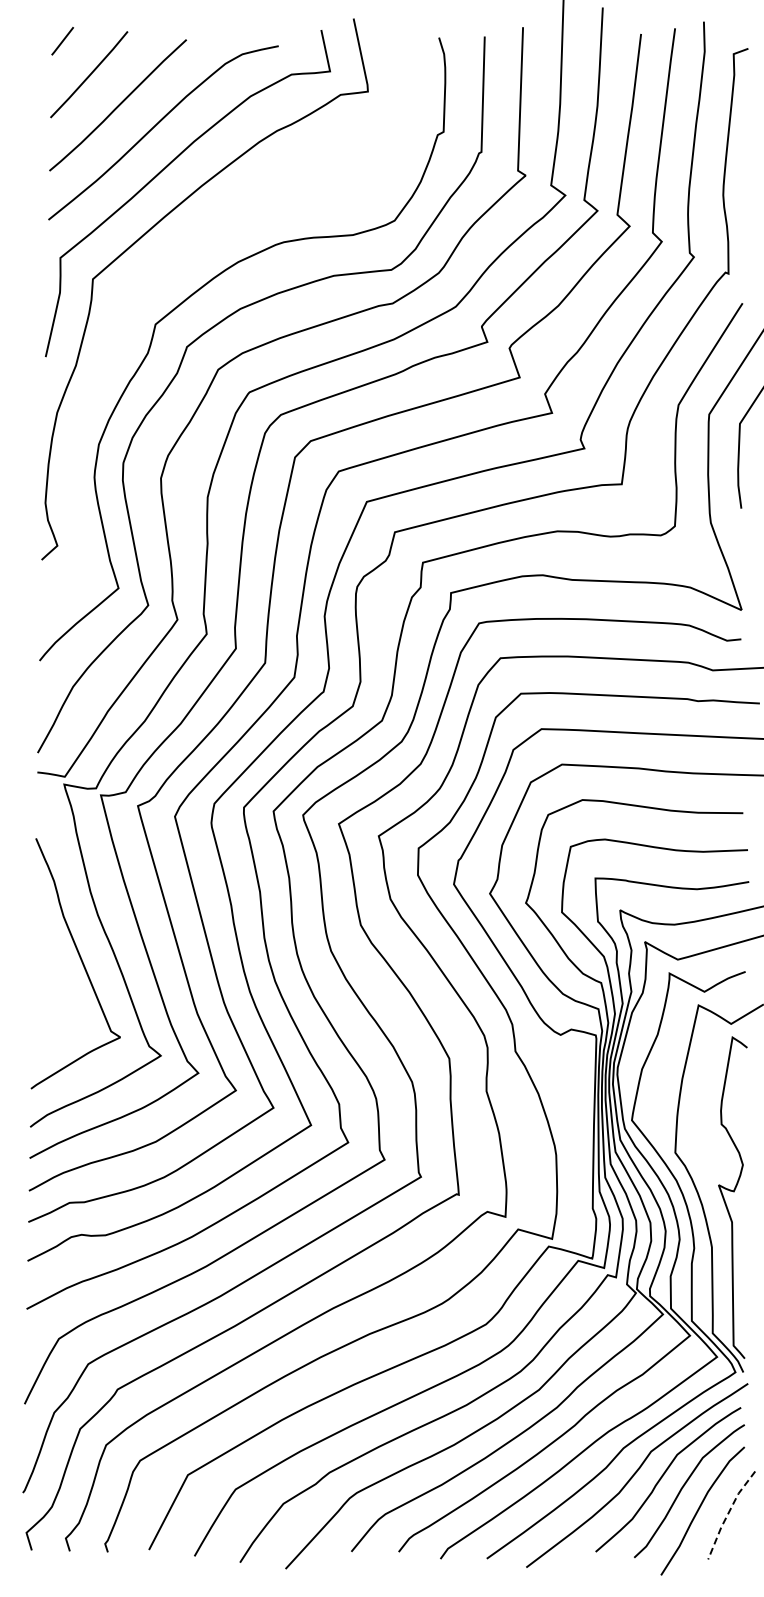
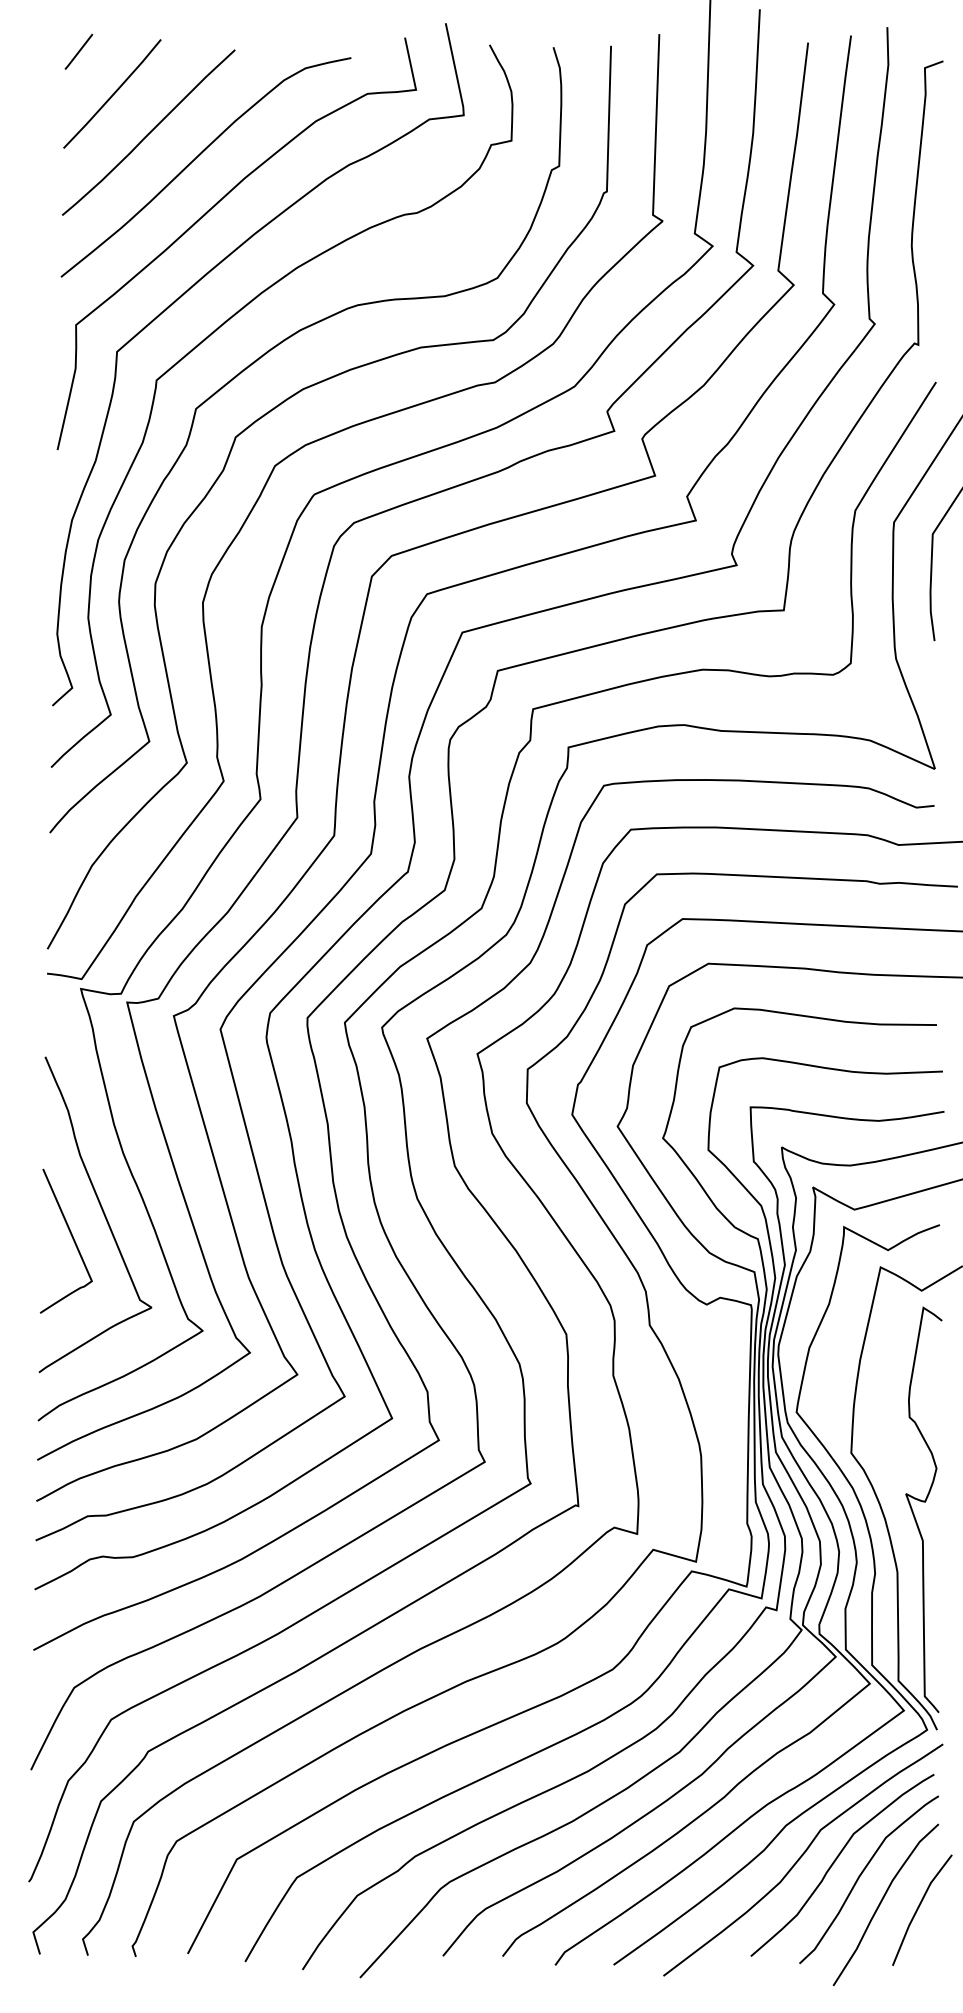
curve: (170, 264) -> (214, 333), added
curve: (56, 981) -> (71, 1237), added
line: (728, 1514) -> (918, 1909), dashed -> solid

